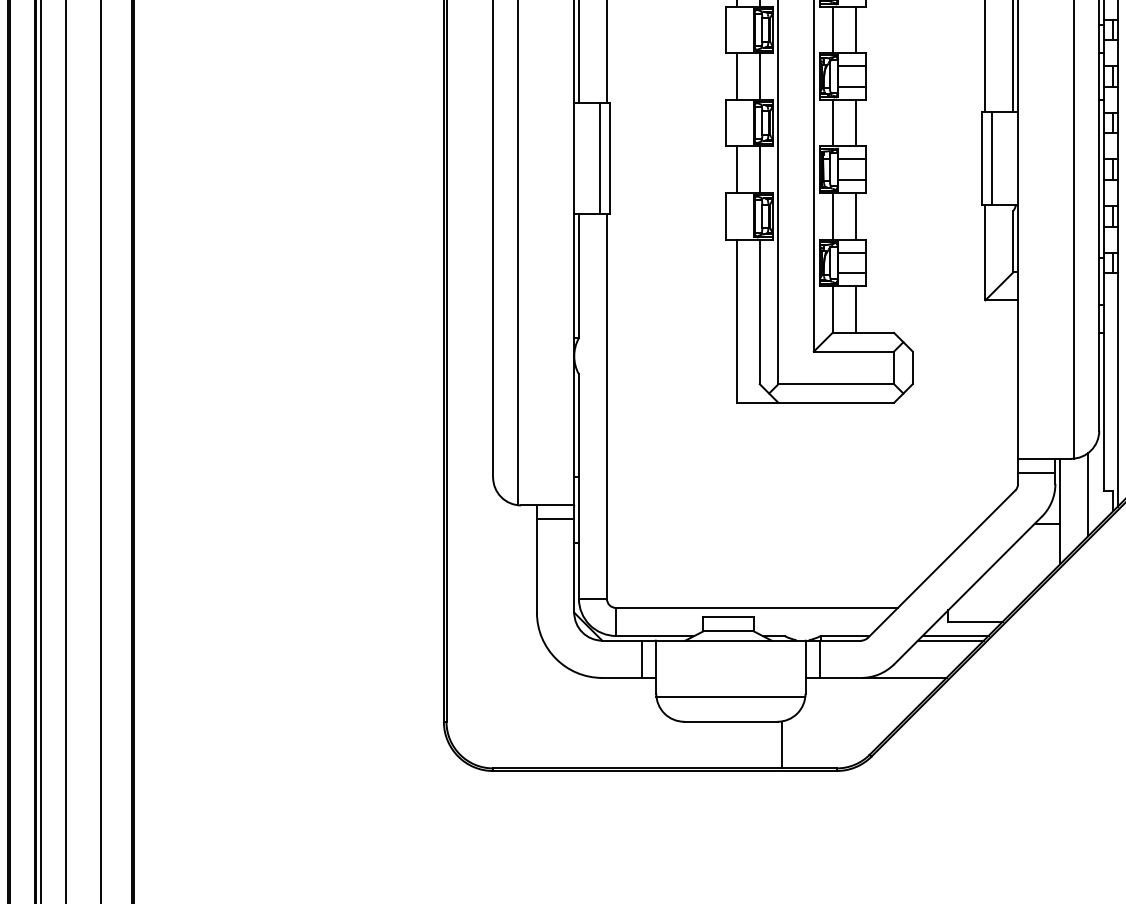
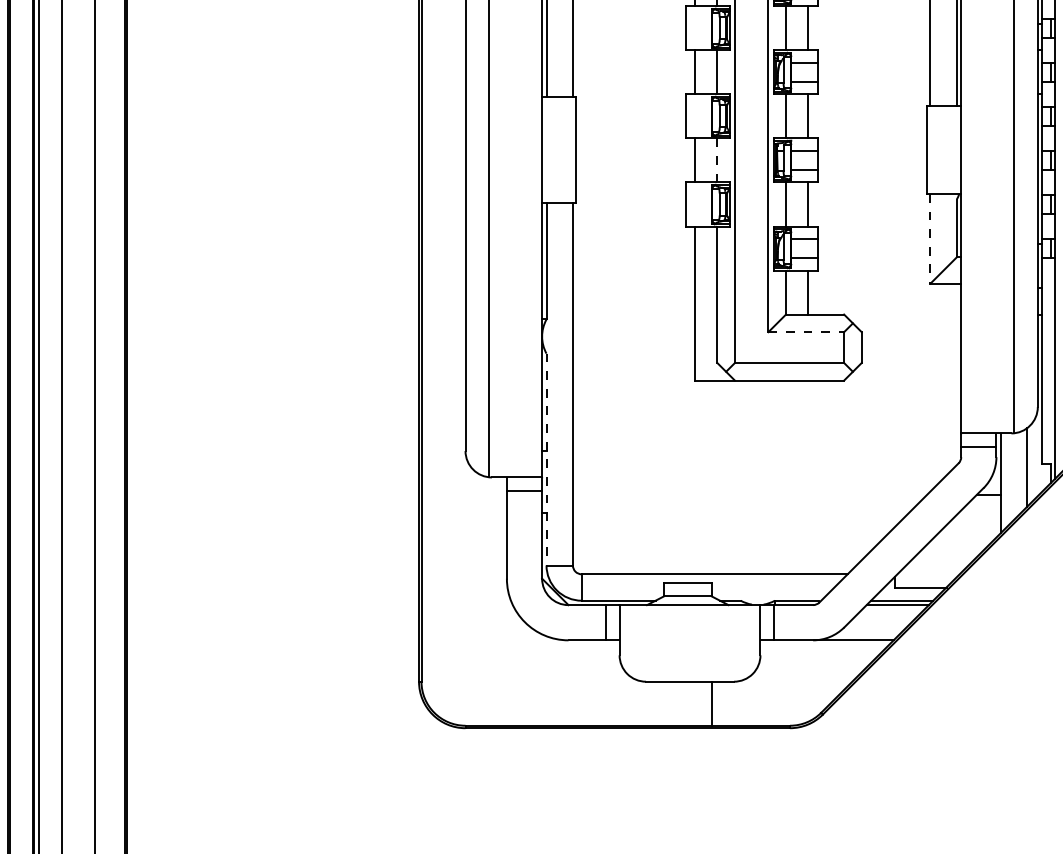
line: (600, 158) -> (566, 149), removed
line: (991, 158) -> (936, 149), removed
line: (759, 168) -> (717, 159), solid -> dashed
line: (985, 252) -> (930, 238), solid -> dashed
line: (854, 351) -> (806, 332), solid -> dashed
line: (578, 486) -> (546, 459), solid -> dashed
line: (730, 696) -> (689, 657), removed
line: (782, 744) -> (712, 703), moved

